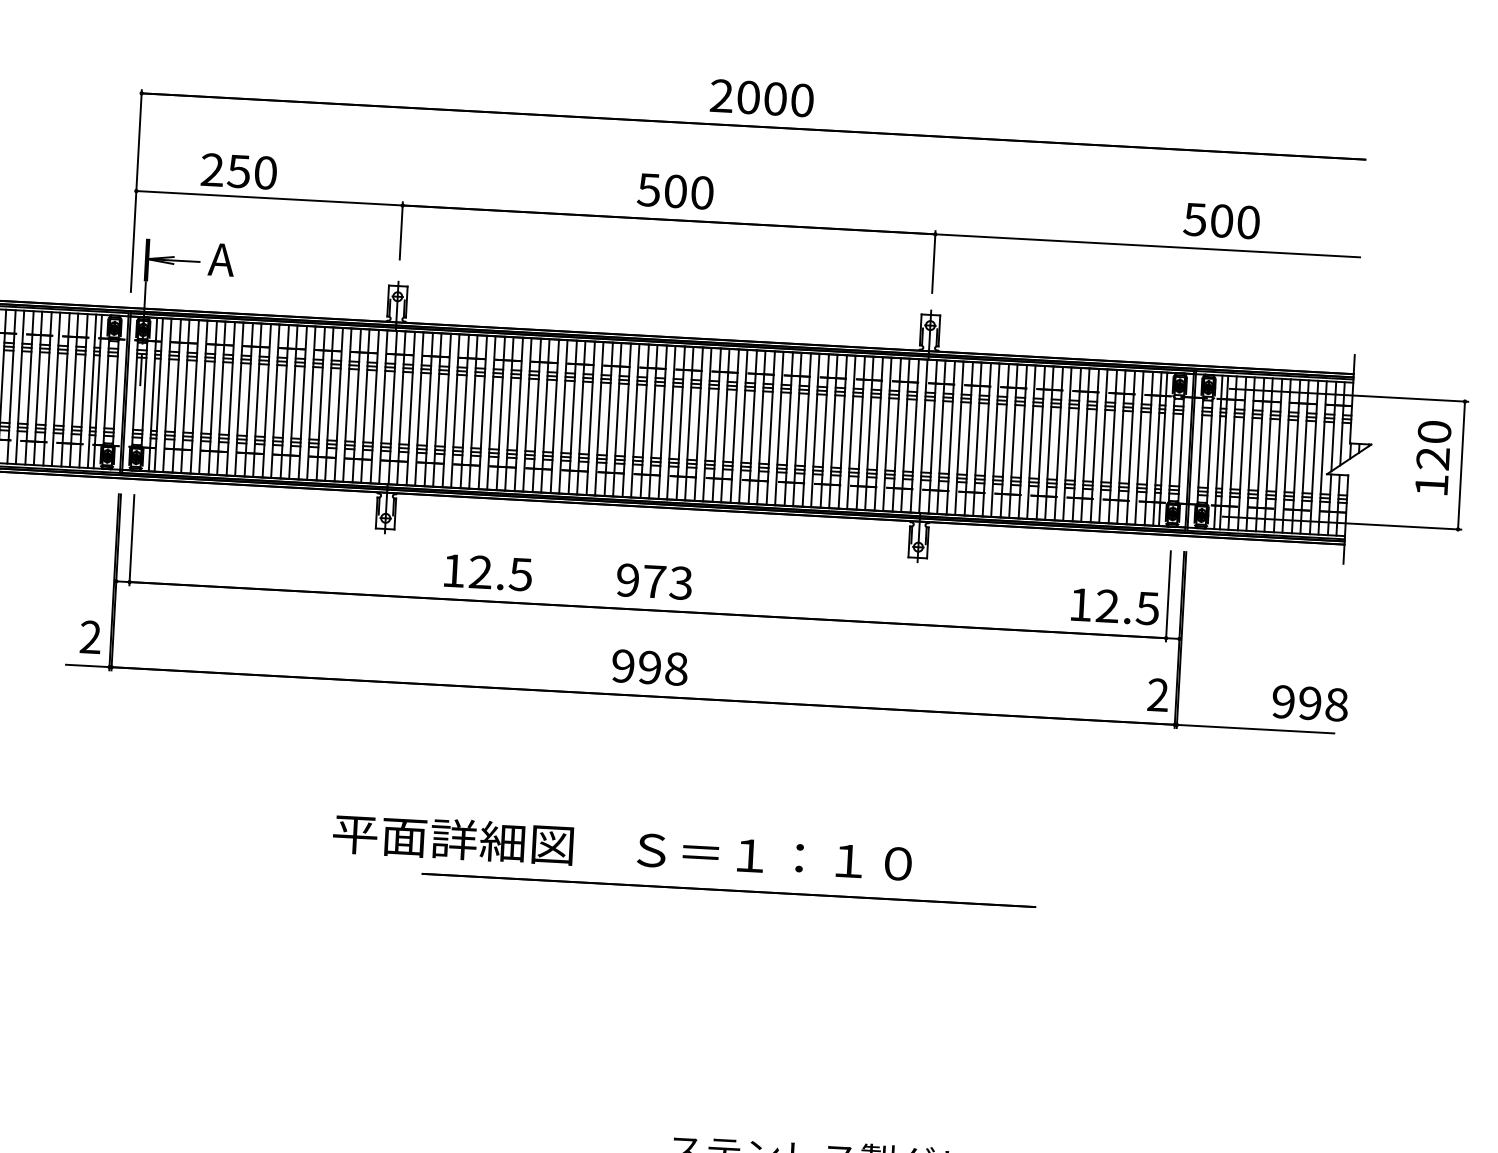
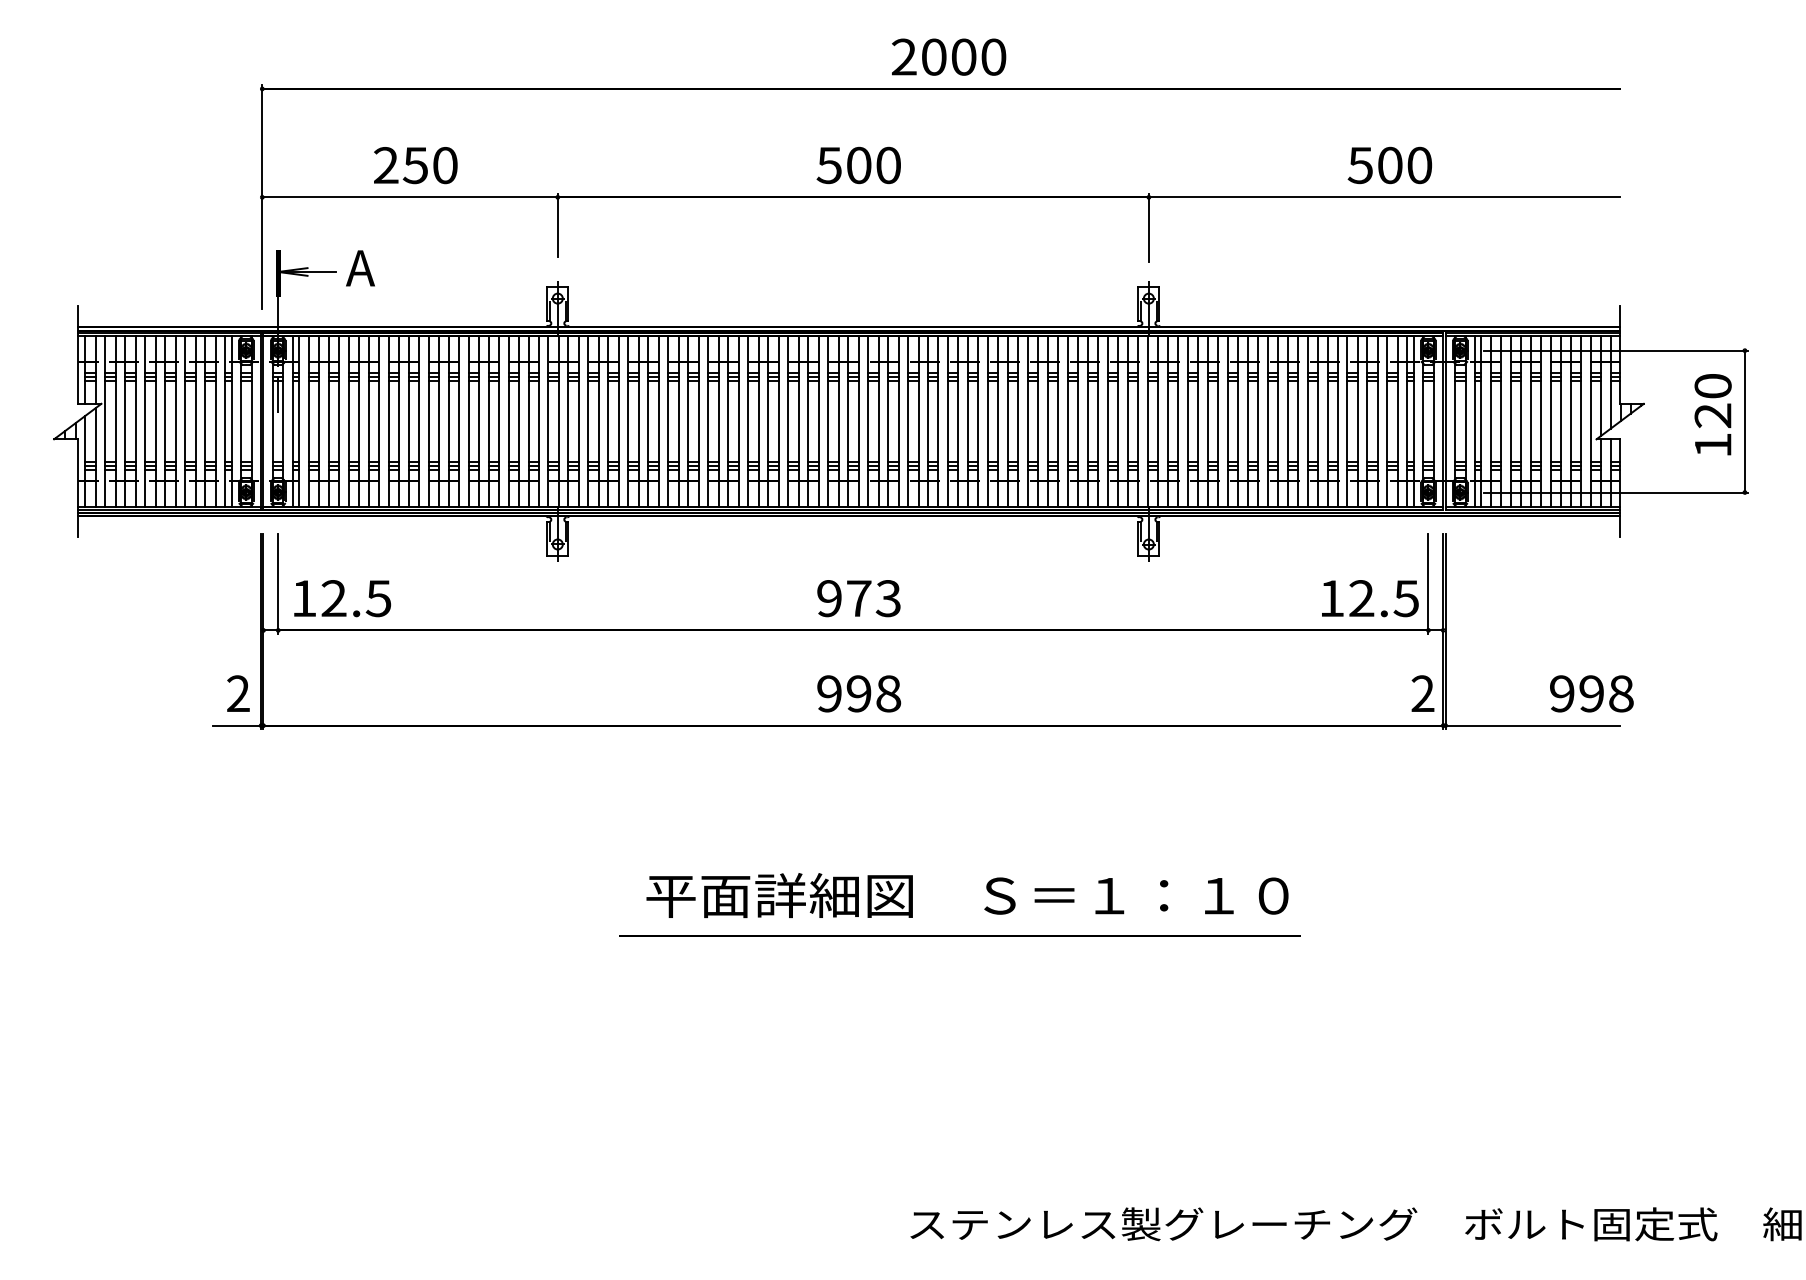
text: (238, 171) -> (415, 165), moved
text: (1221, 221) -> (1389, 165), moved
text: (488, 572) -> (342, 598), moved
text: (622, 848) -> (967, 895), moved

